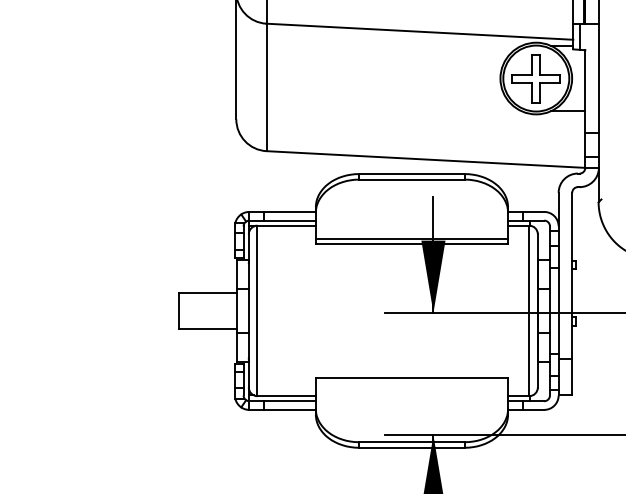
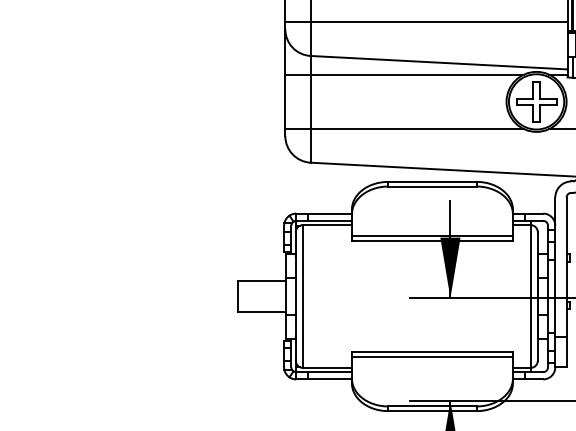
line: (378, 45) -> (404, 74), added
line: (378, 111) -> (404, 129), added
line: (410, 382) -> (431, 356), added

